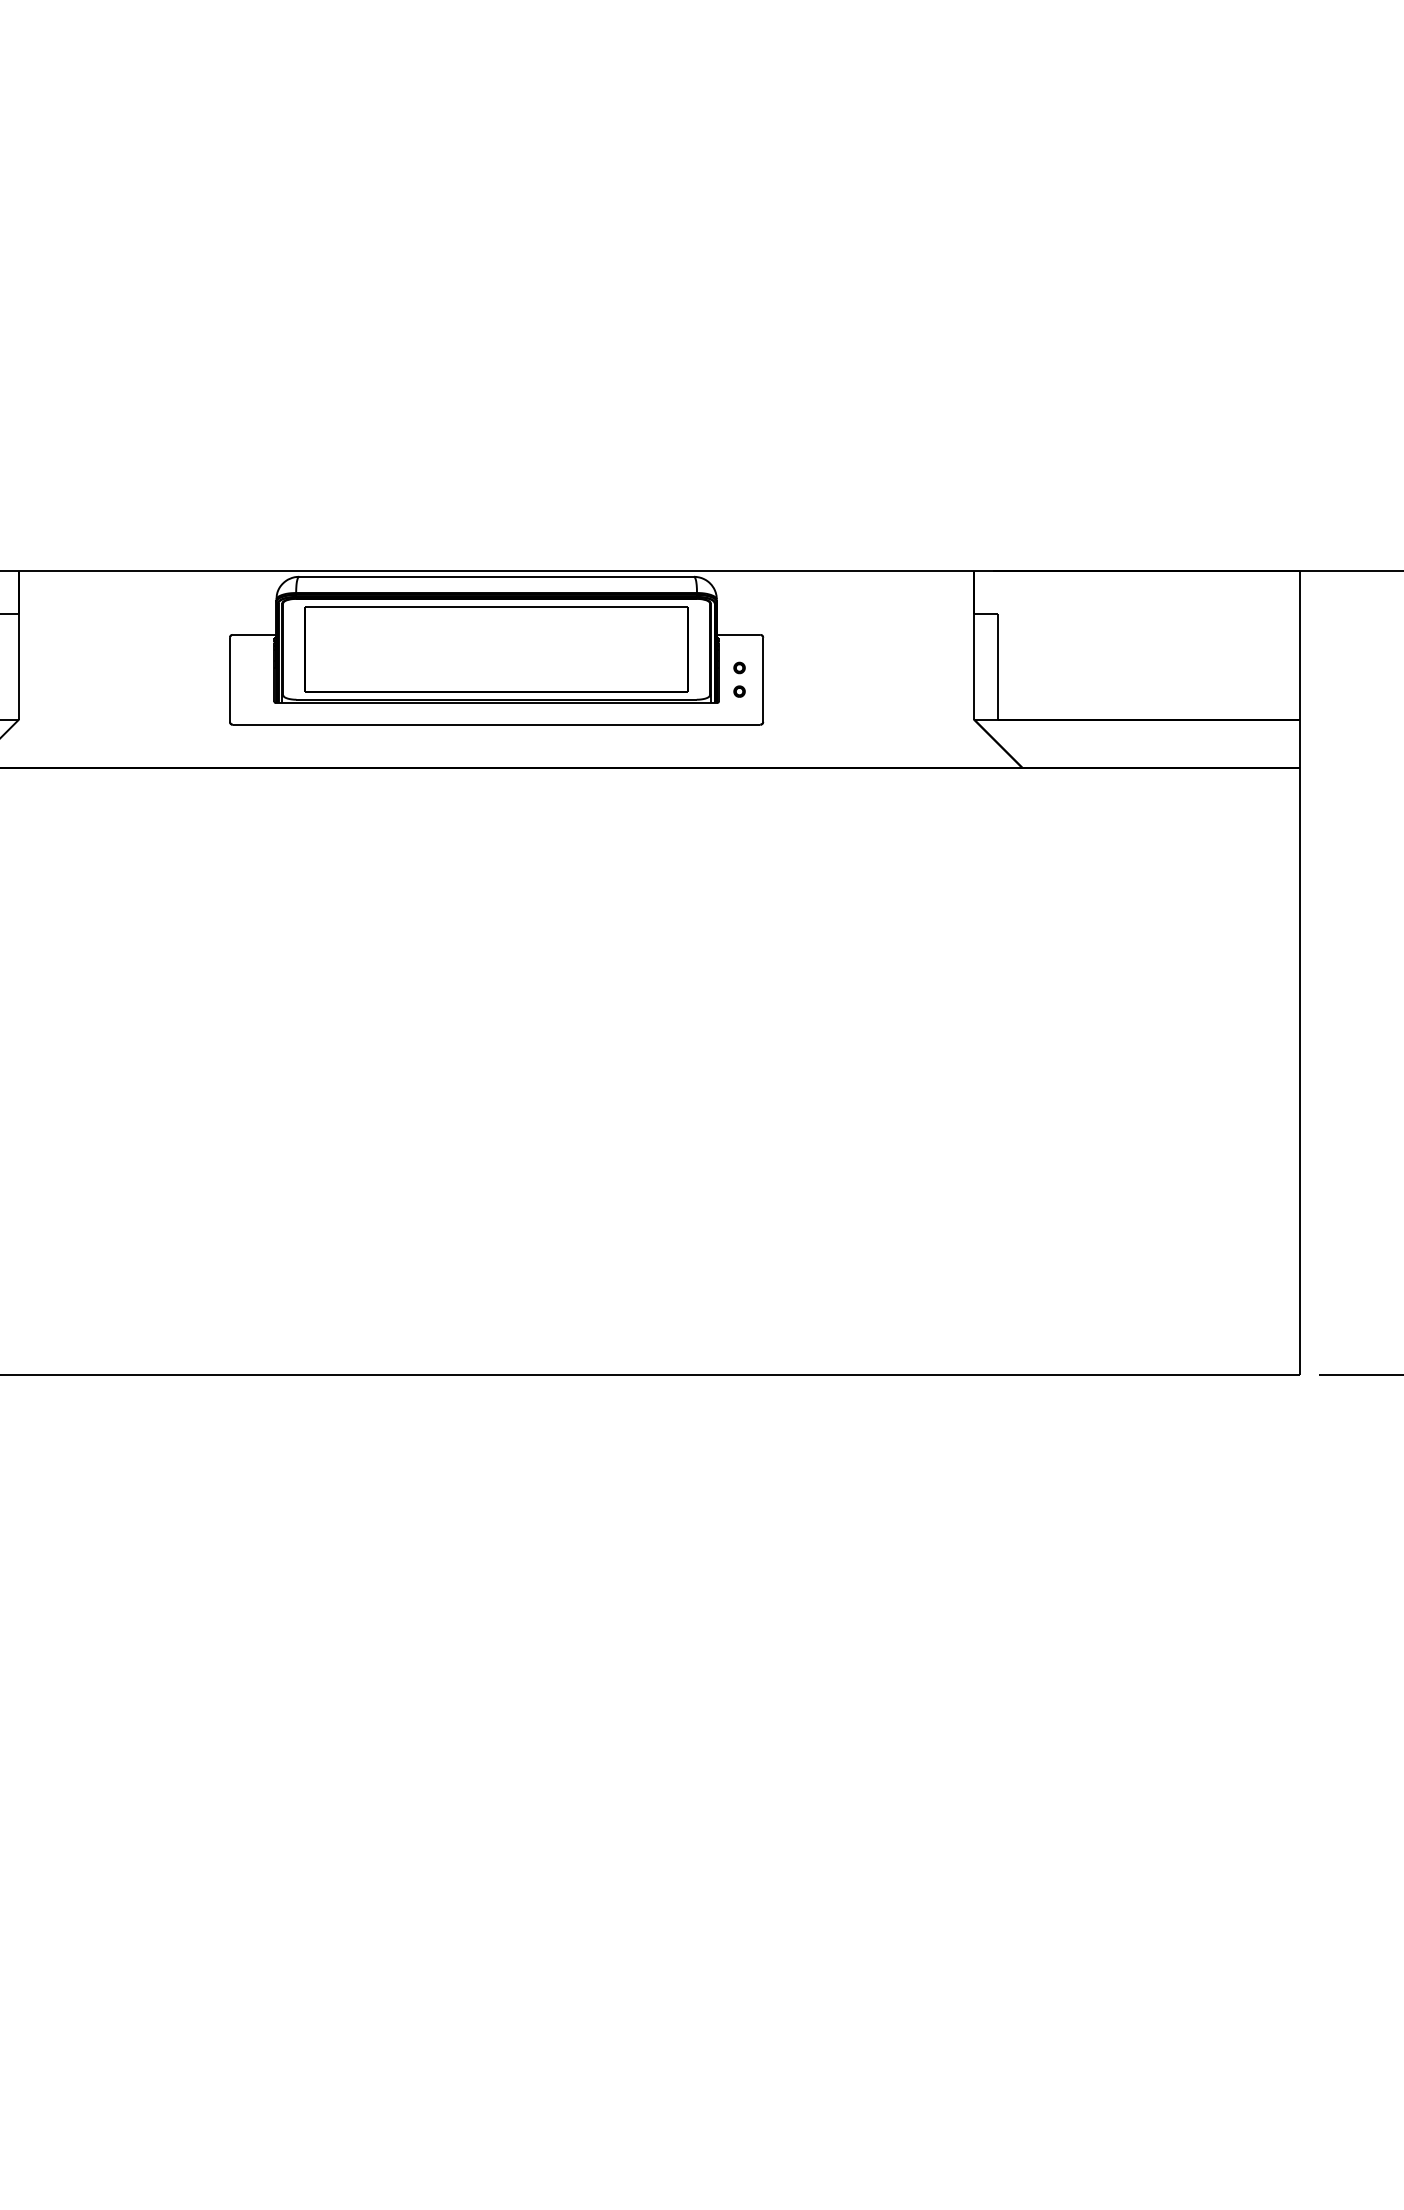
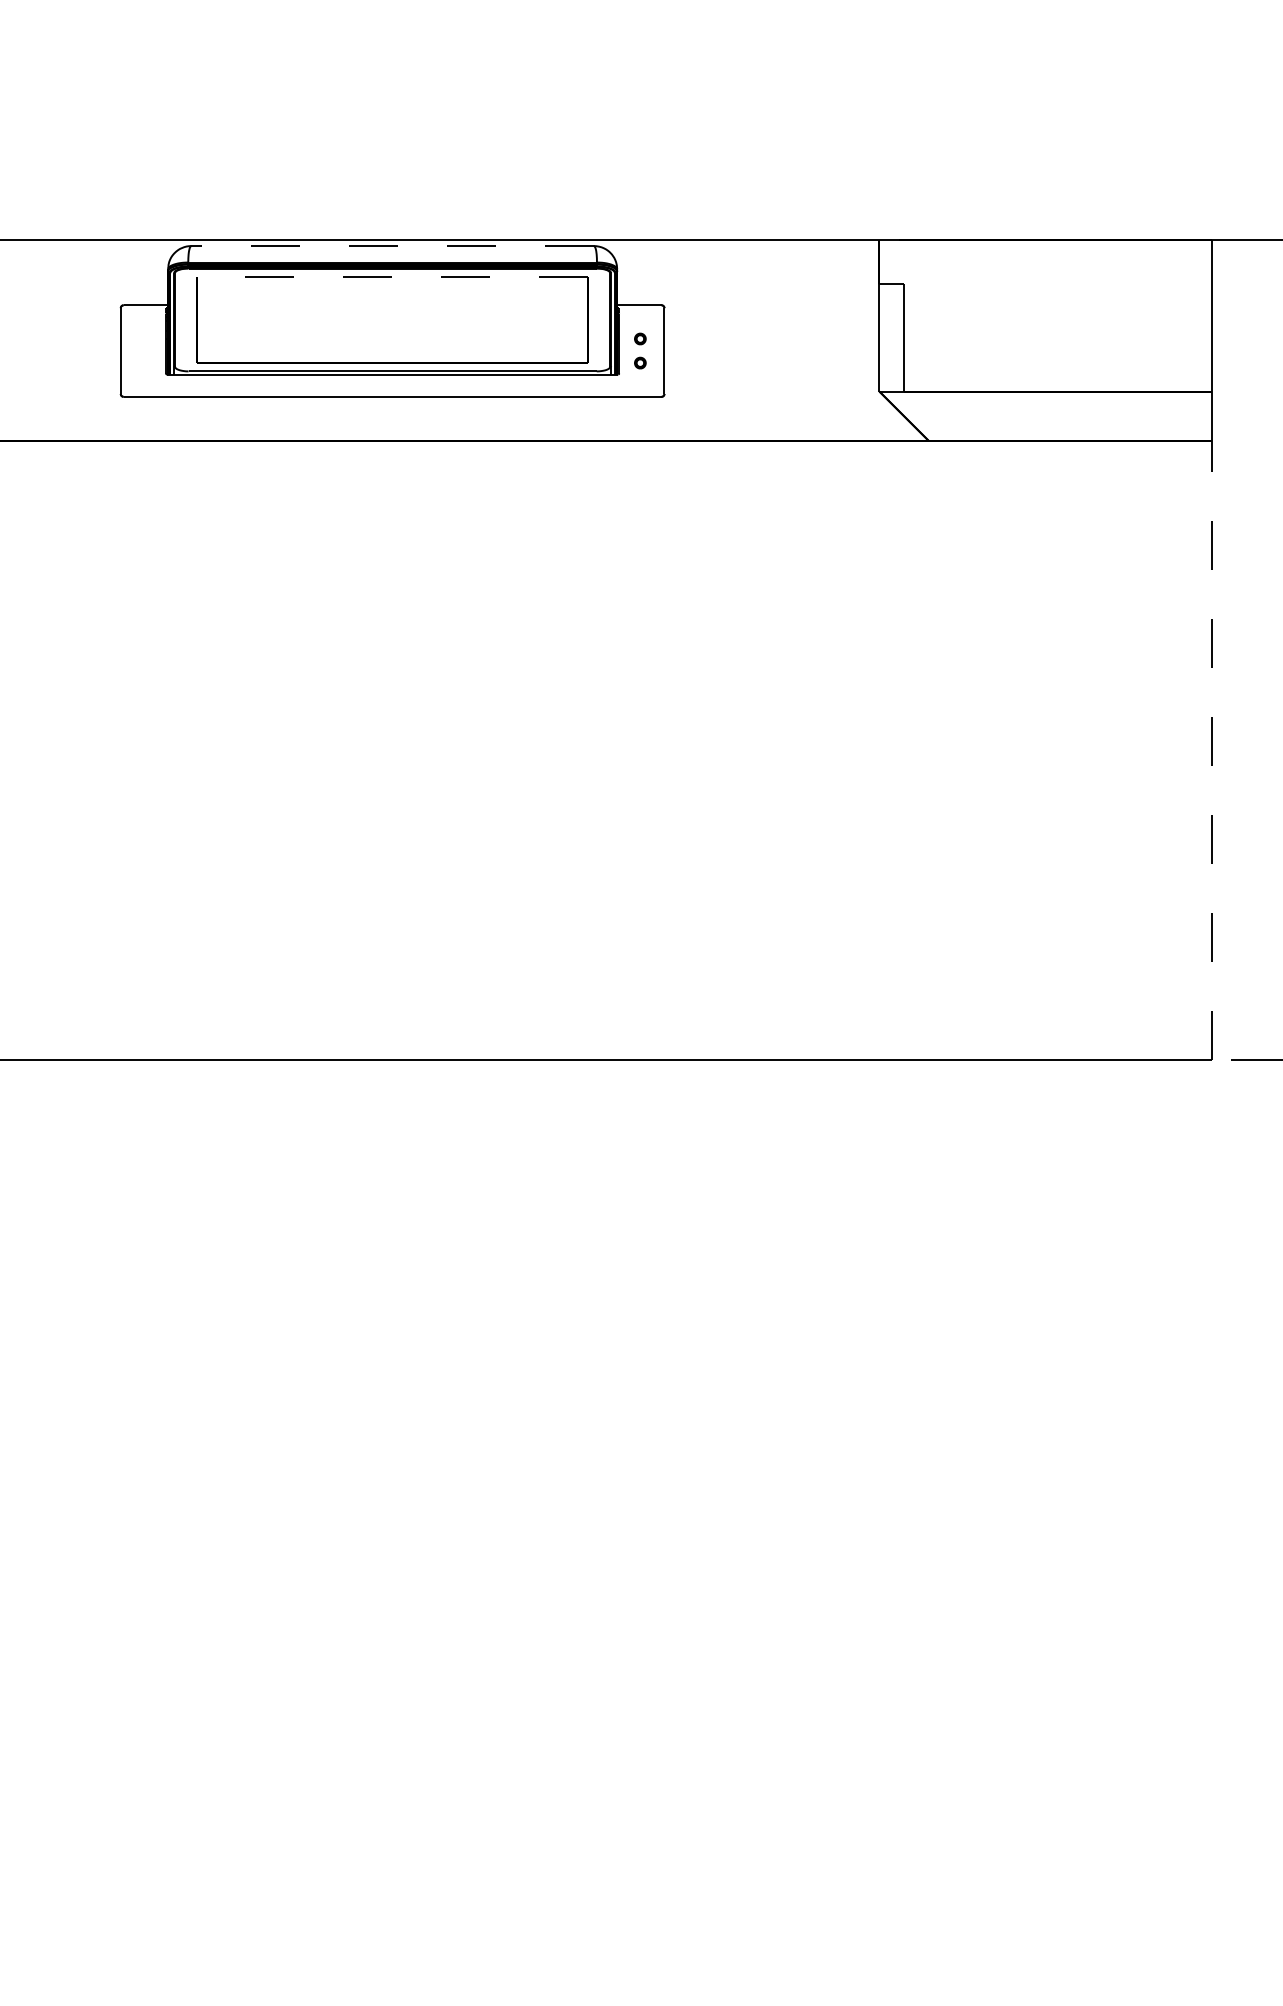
line: (496, 576) -> (392, 245), solid -> dashed
line: (496, 607) -> (392, 277), solid -> dashed
line: (1300, 1070) -> (1212, 749), solid -> dashed

